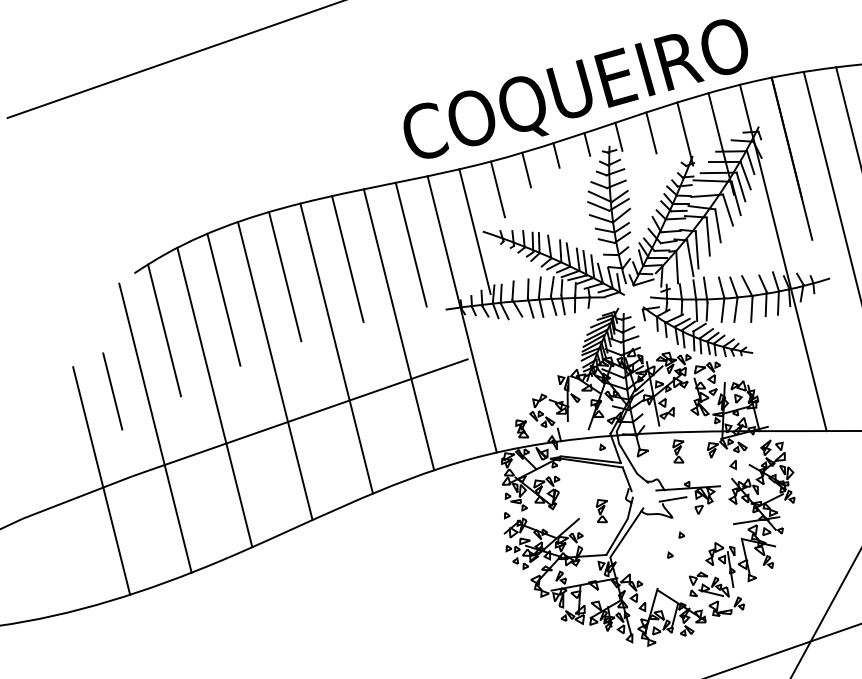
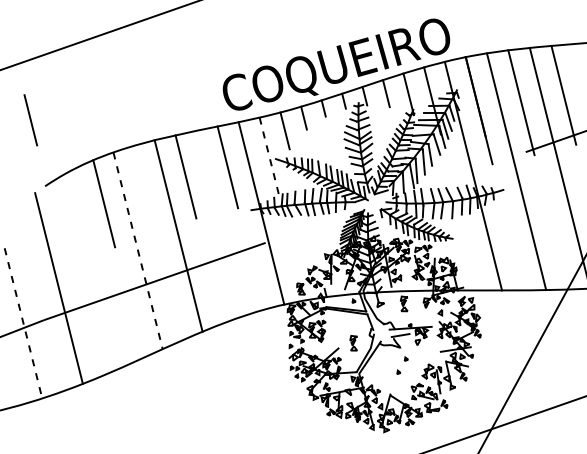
line: (475, 232) -> (270, 159), solid -> dashed
line: (284, 276) -> (144, 188), removed
line: (163, 329) -> (64, 223), removed
line: (398, 329) -> (219, 223), removed
line: (275, 372) -> (138, 251), solid -> dashed
line: (112, 391) -> (30, 120), moved
line: (213, 397) -> (97, 268), removed
line: (101, 481) -> (23, 323), solid -> dashed

